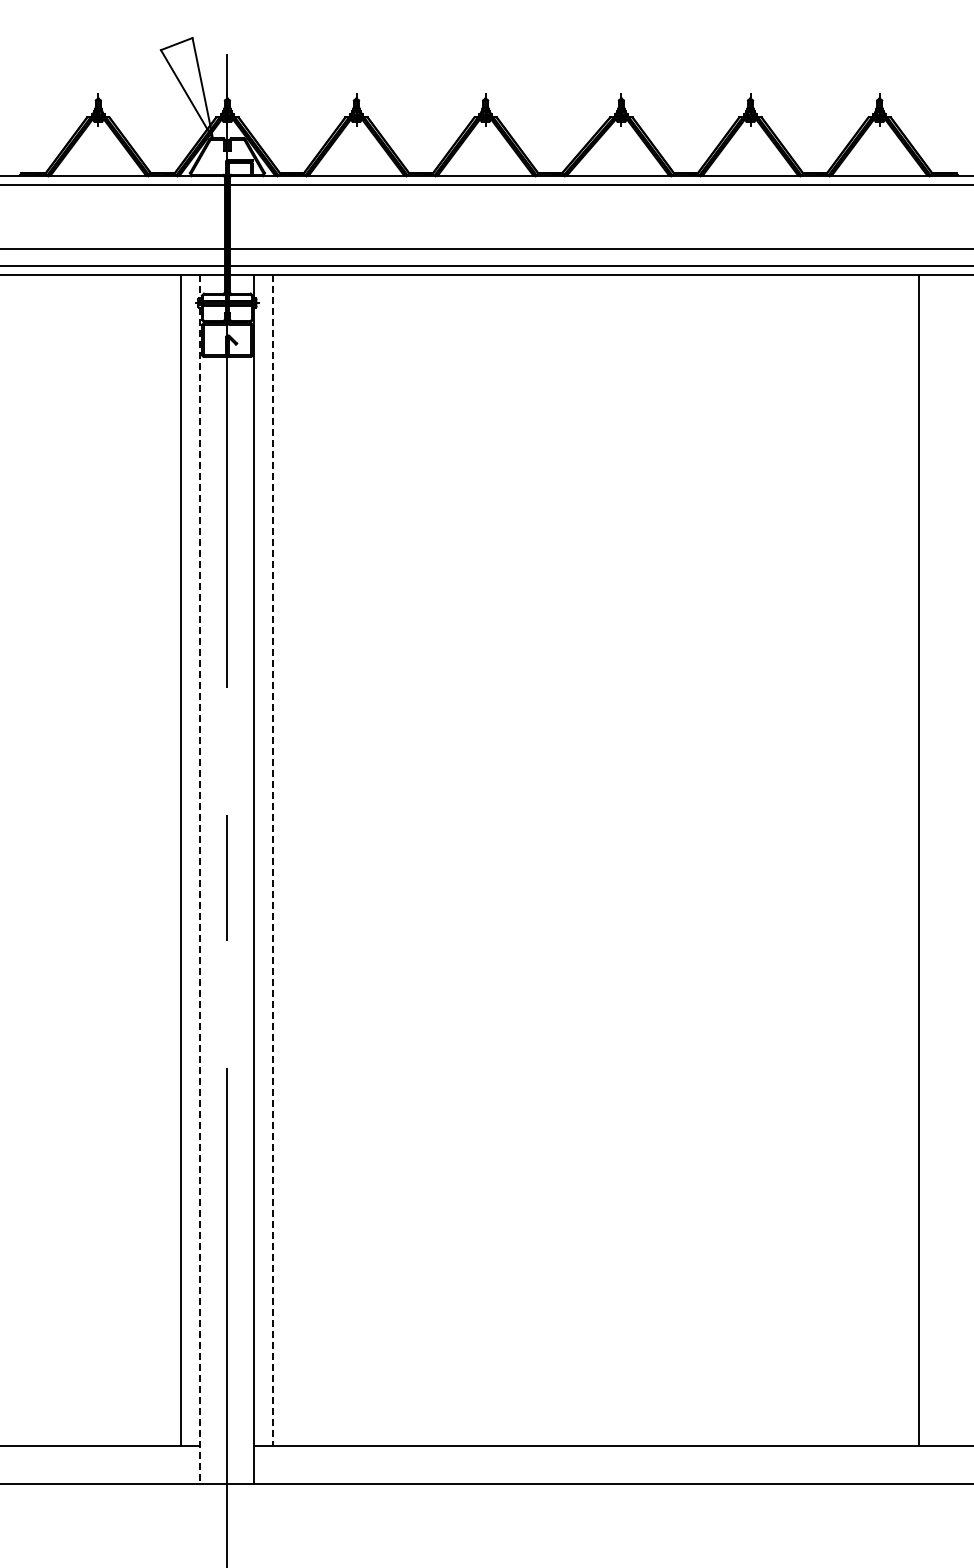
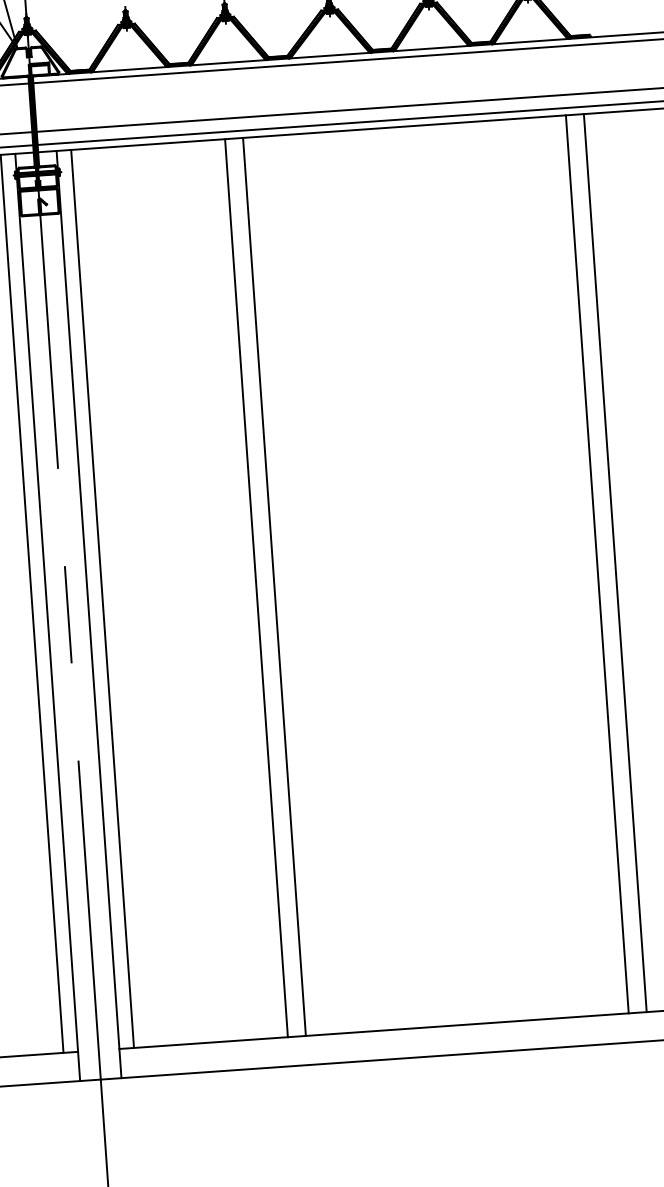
line: (273, 860) -> (102, 598), dashed -> solid
line: (474, 860) -> (256, 588), added
line: (497, 860) -> (274, 586), added
line: (941, 860) -> (614, 562), added
line: (200, 879) -> (47, 617), dashed -> solid

